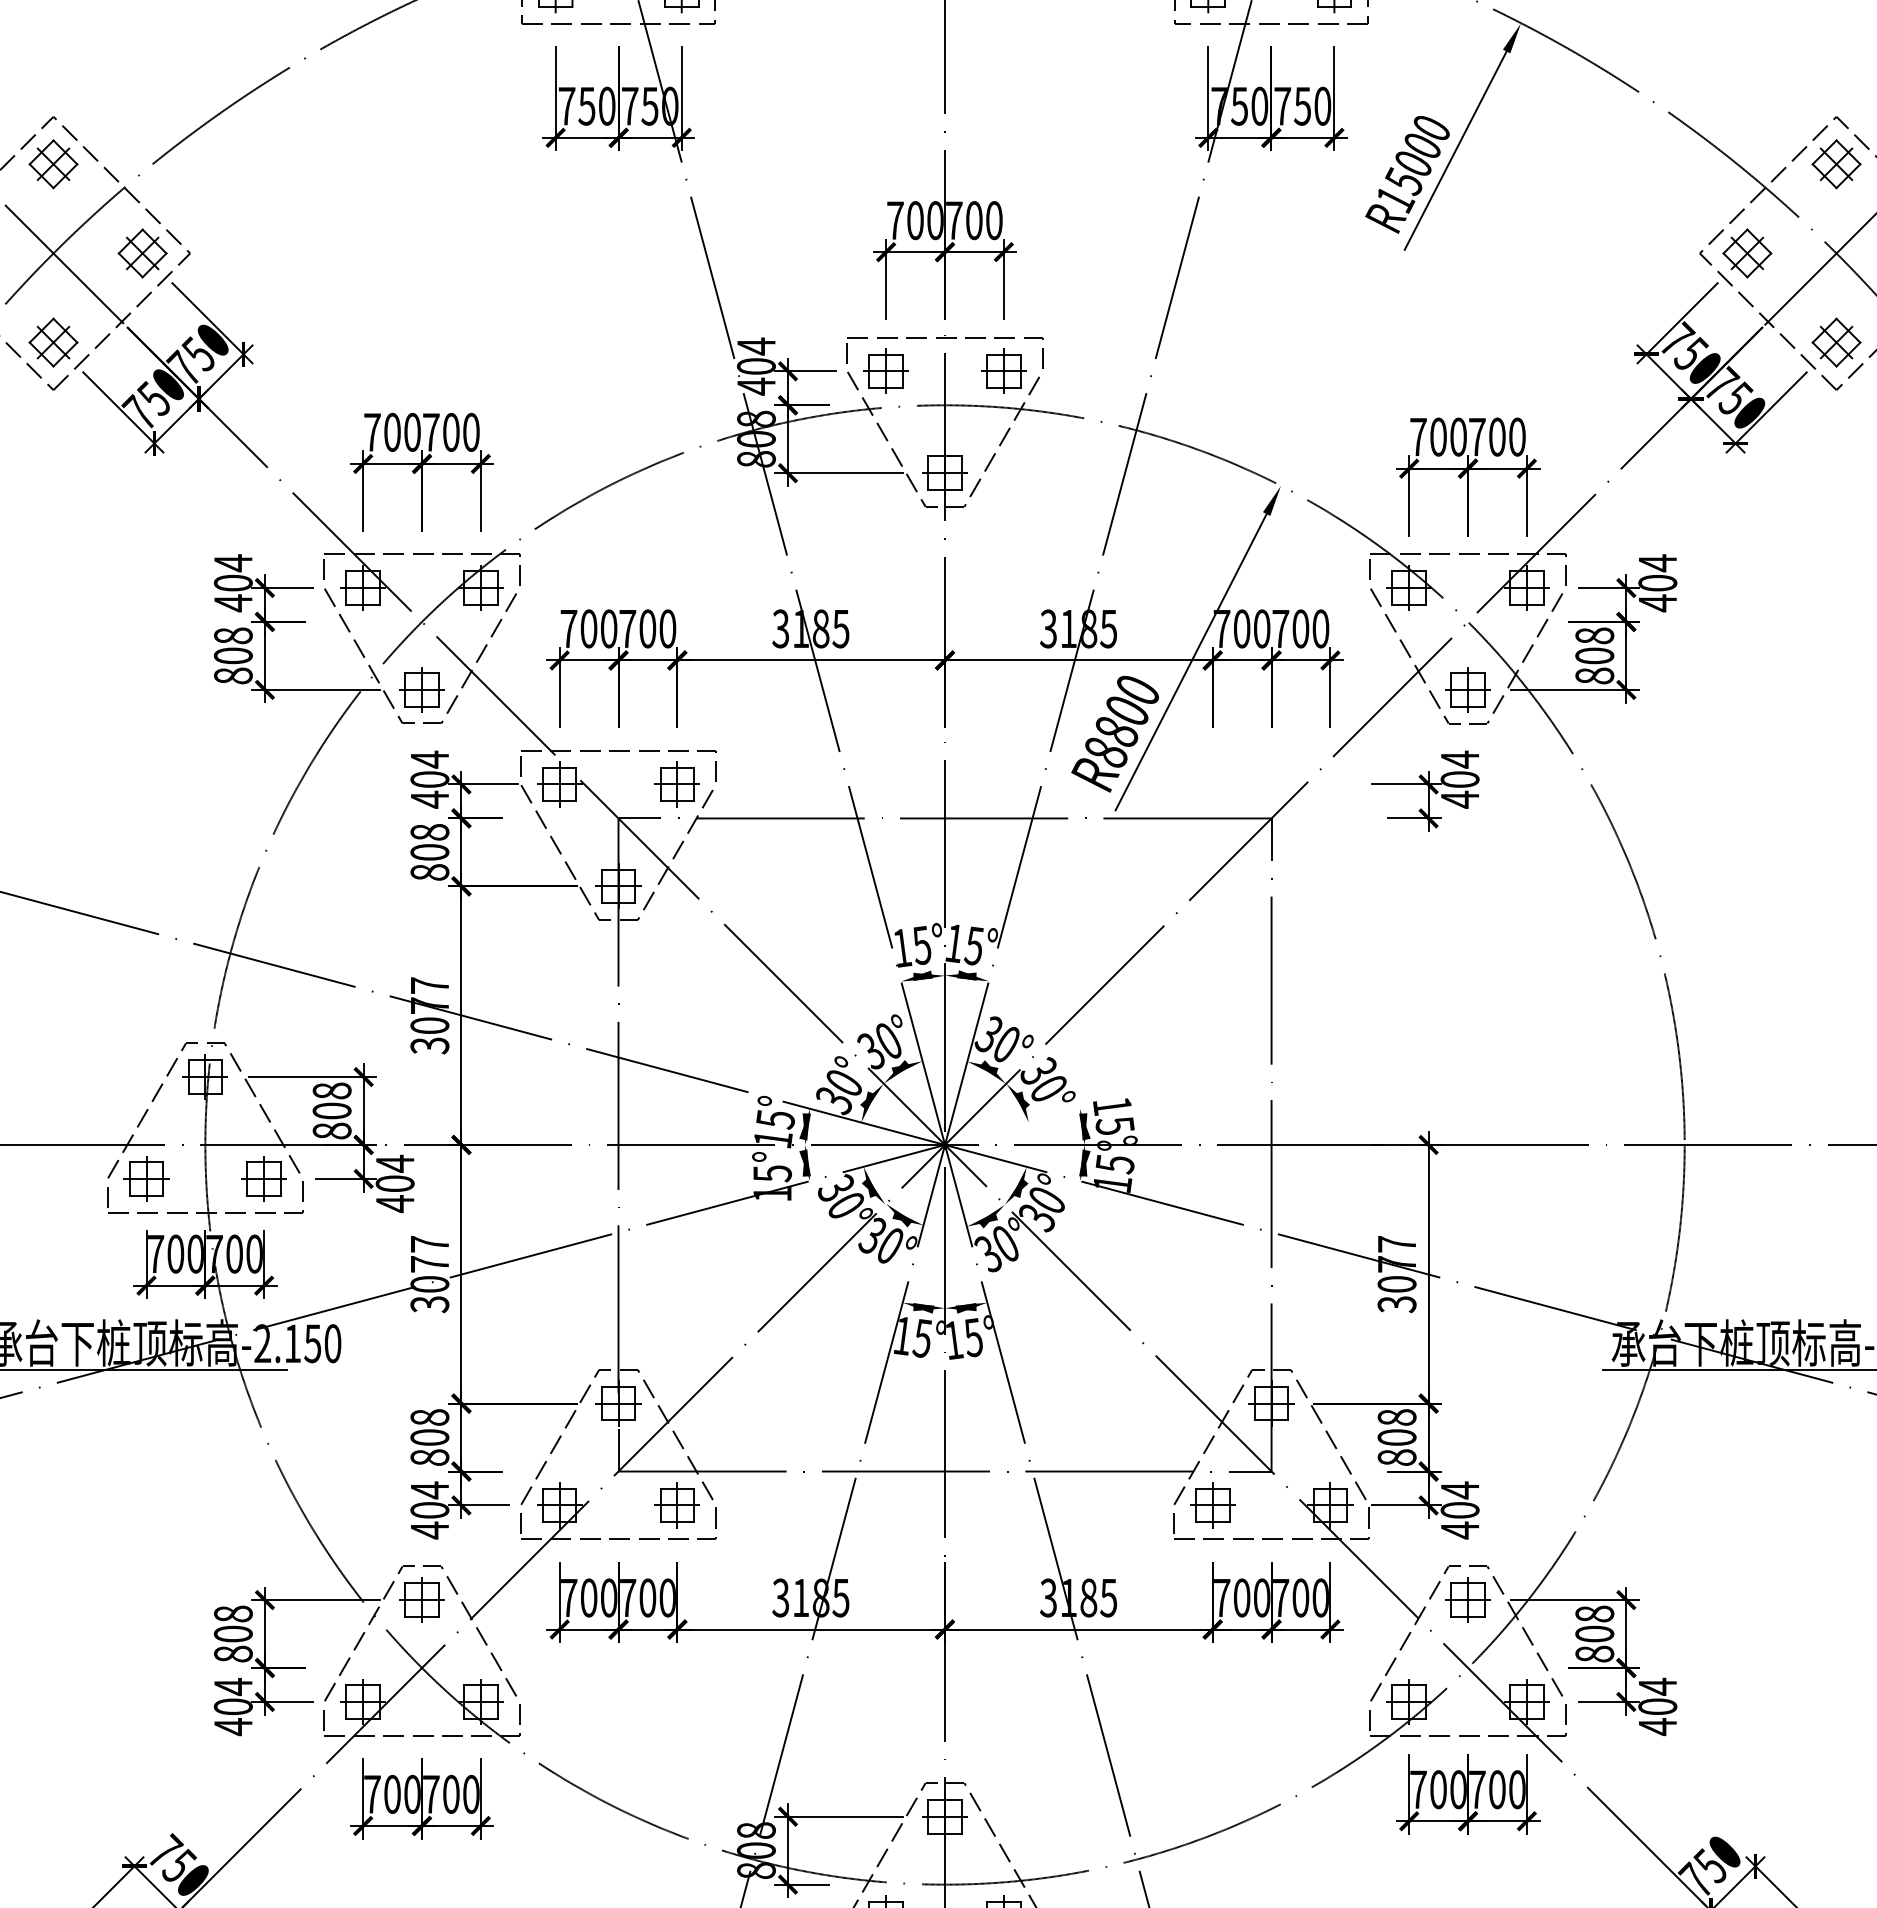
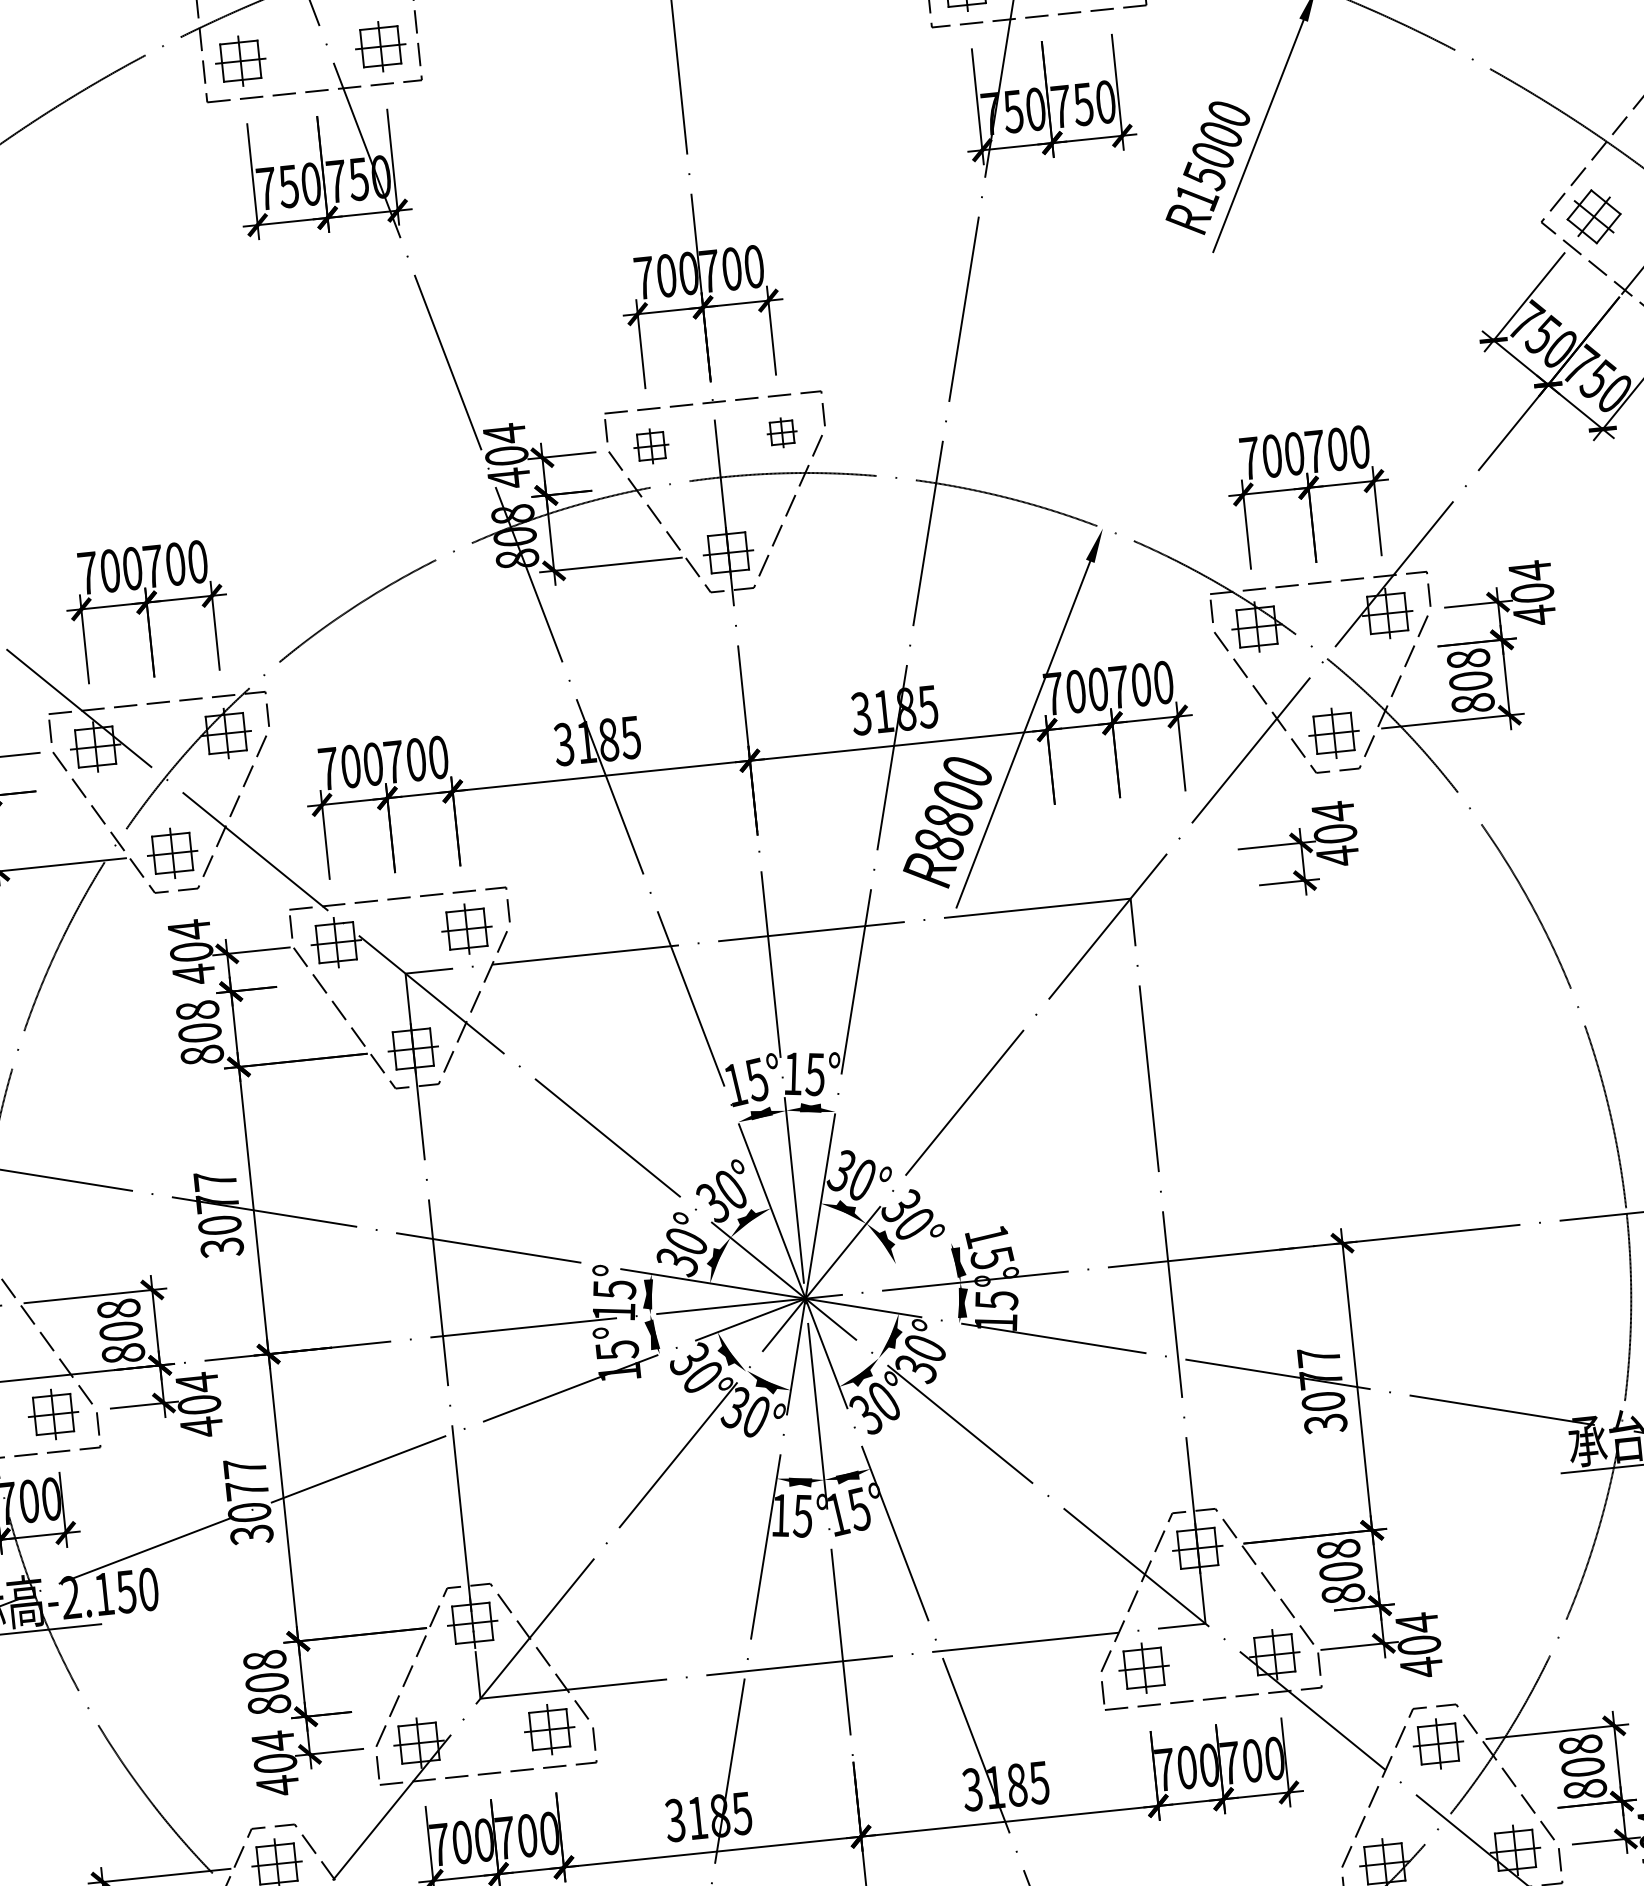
part: (885, 370) -> (650, 445), size x0.7
part: (1003, 370) -> (781, 432), size x0.6

